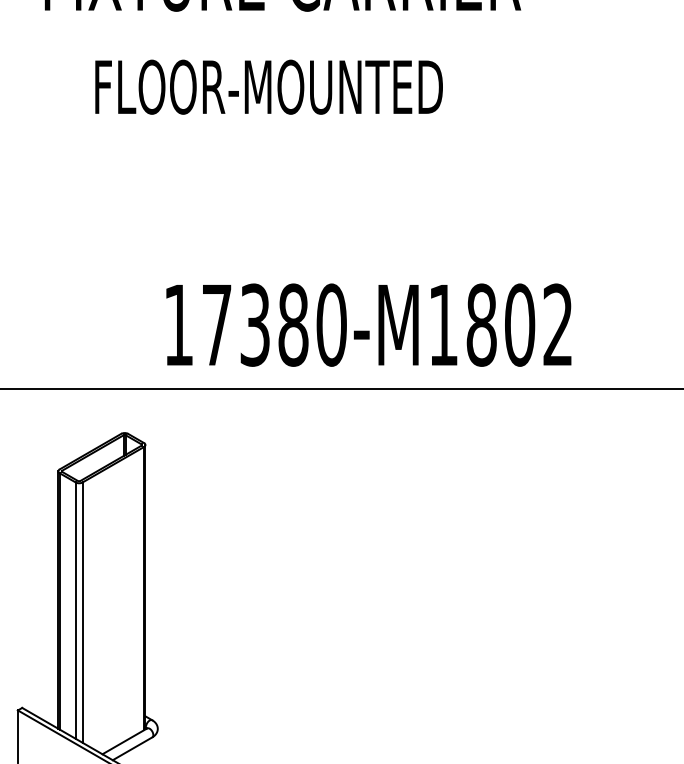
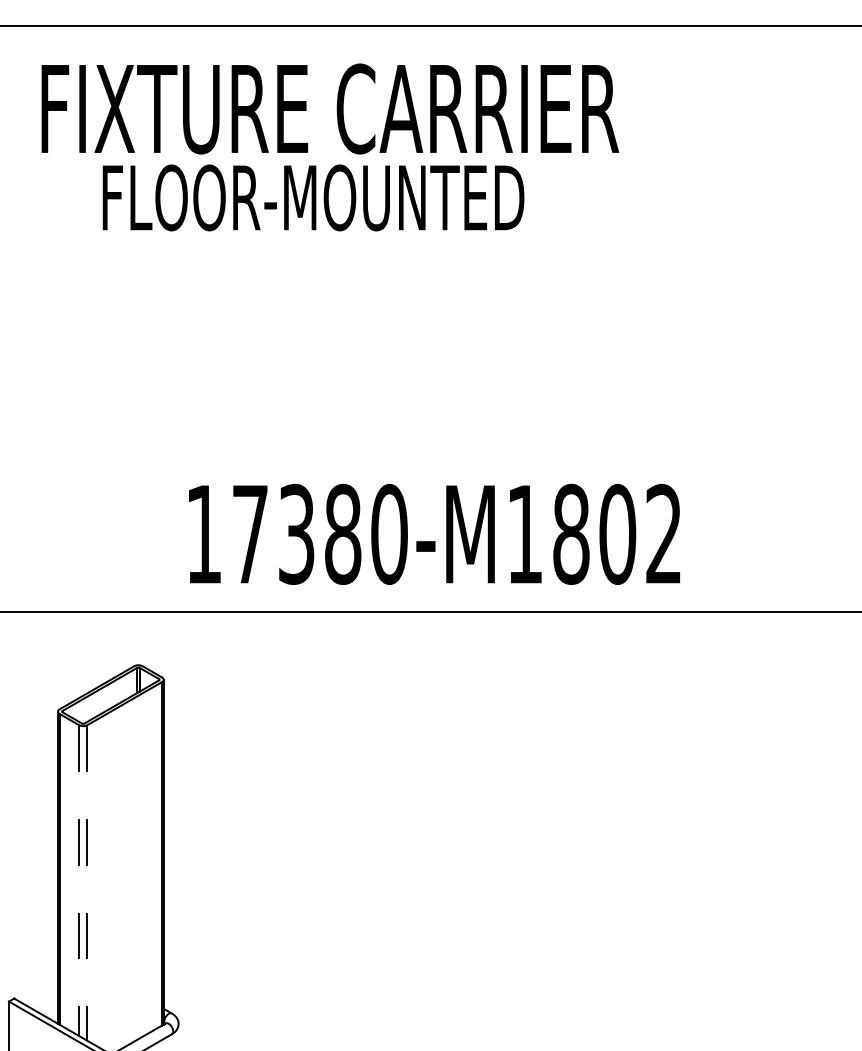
text: (269, 86) -> (313, 197), moved
line: (76, 611) -> (79, 881), solid -> dashed
line: (82, 612) -> (87, 882), solid -> dashed

